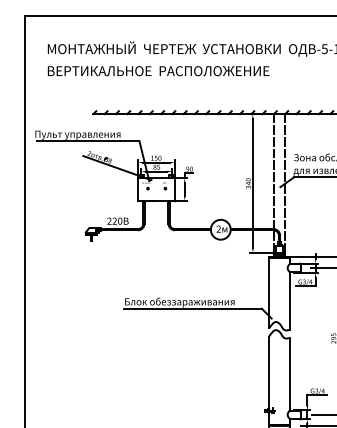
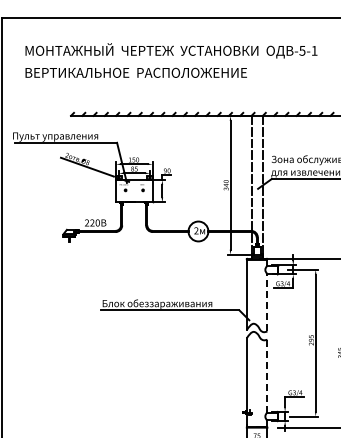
line: (289, 300) -> (267, 302), solid -> dashed
line: (289, 373) -> (267, 375), solid -> dashed

